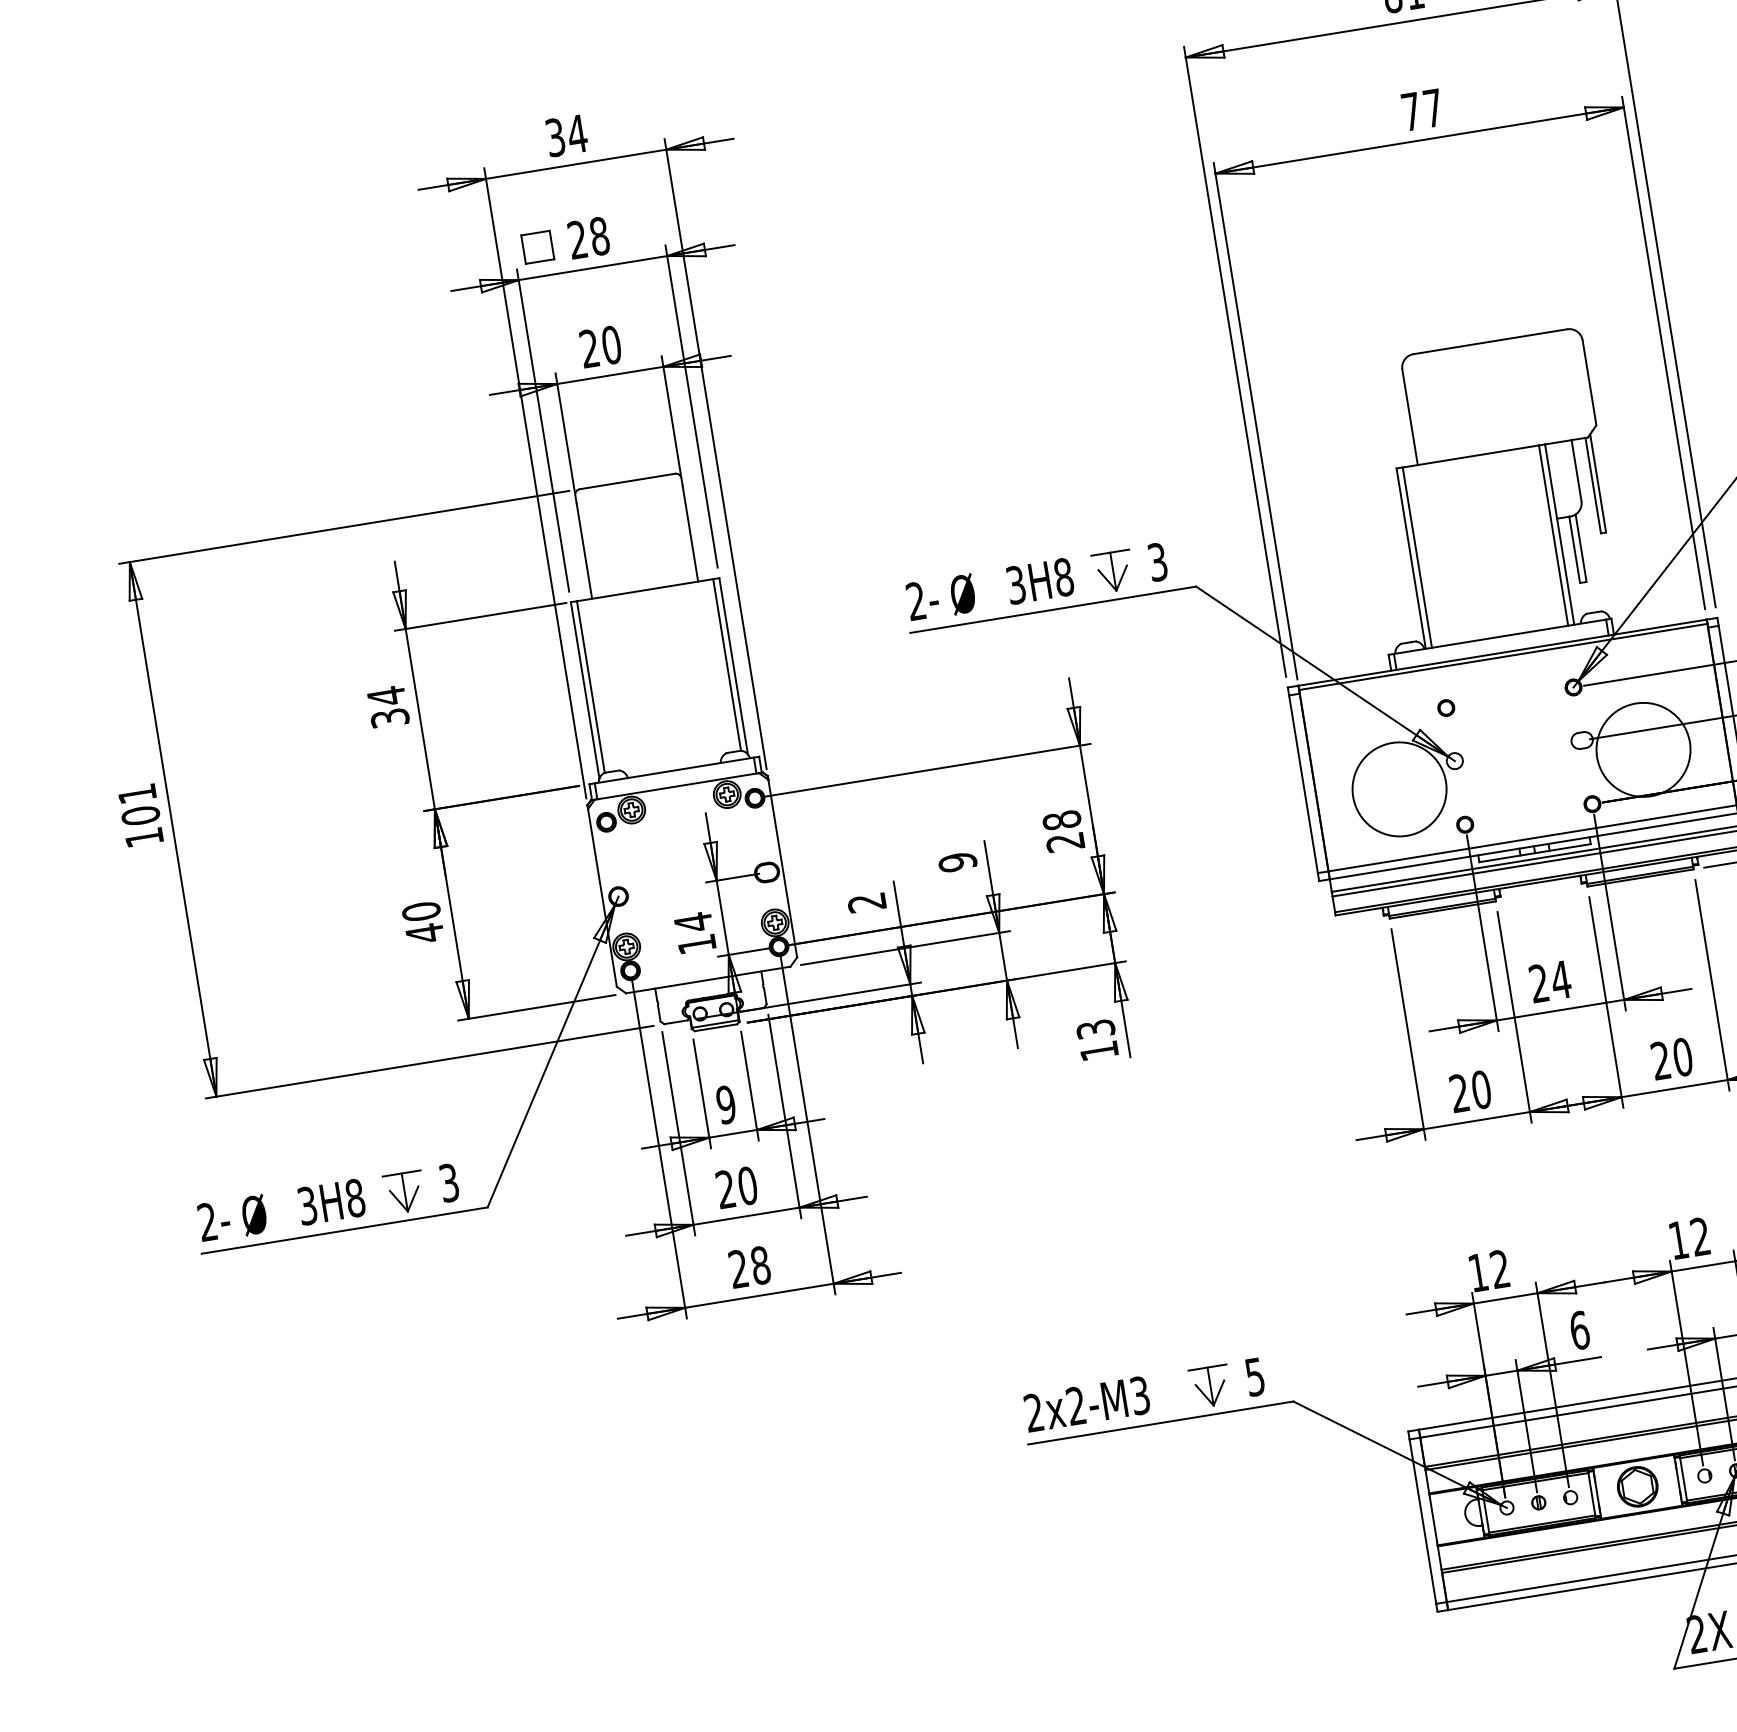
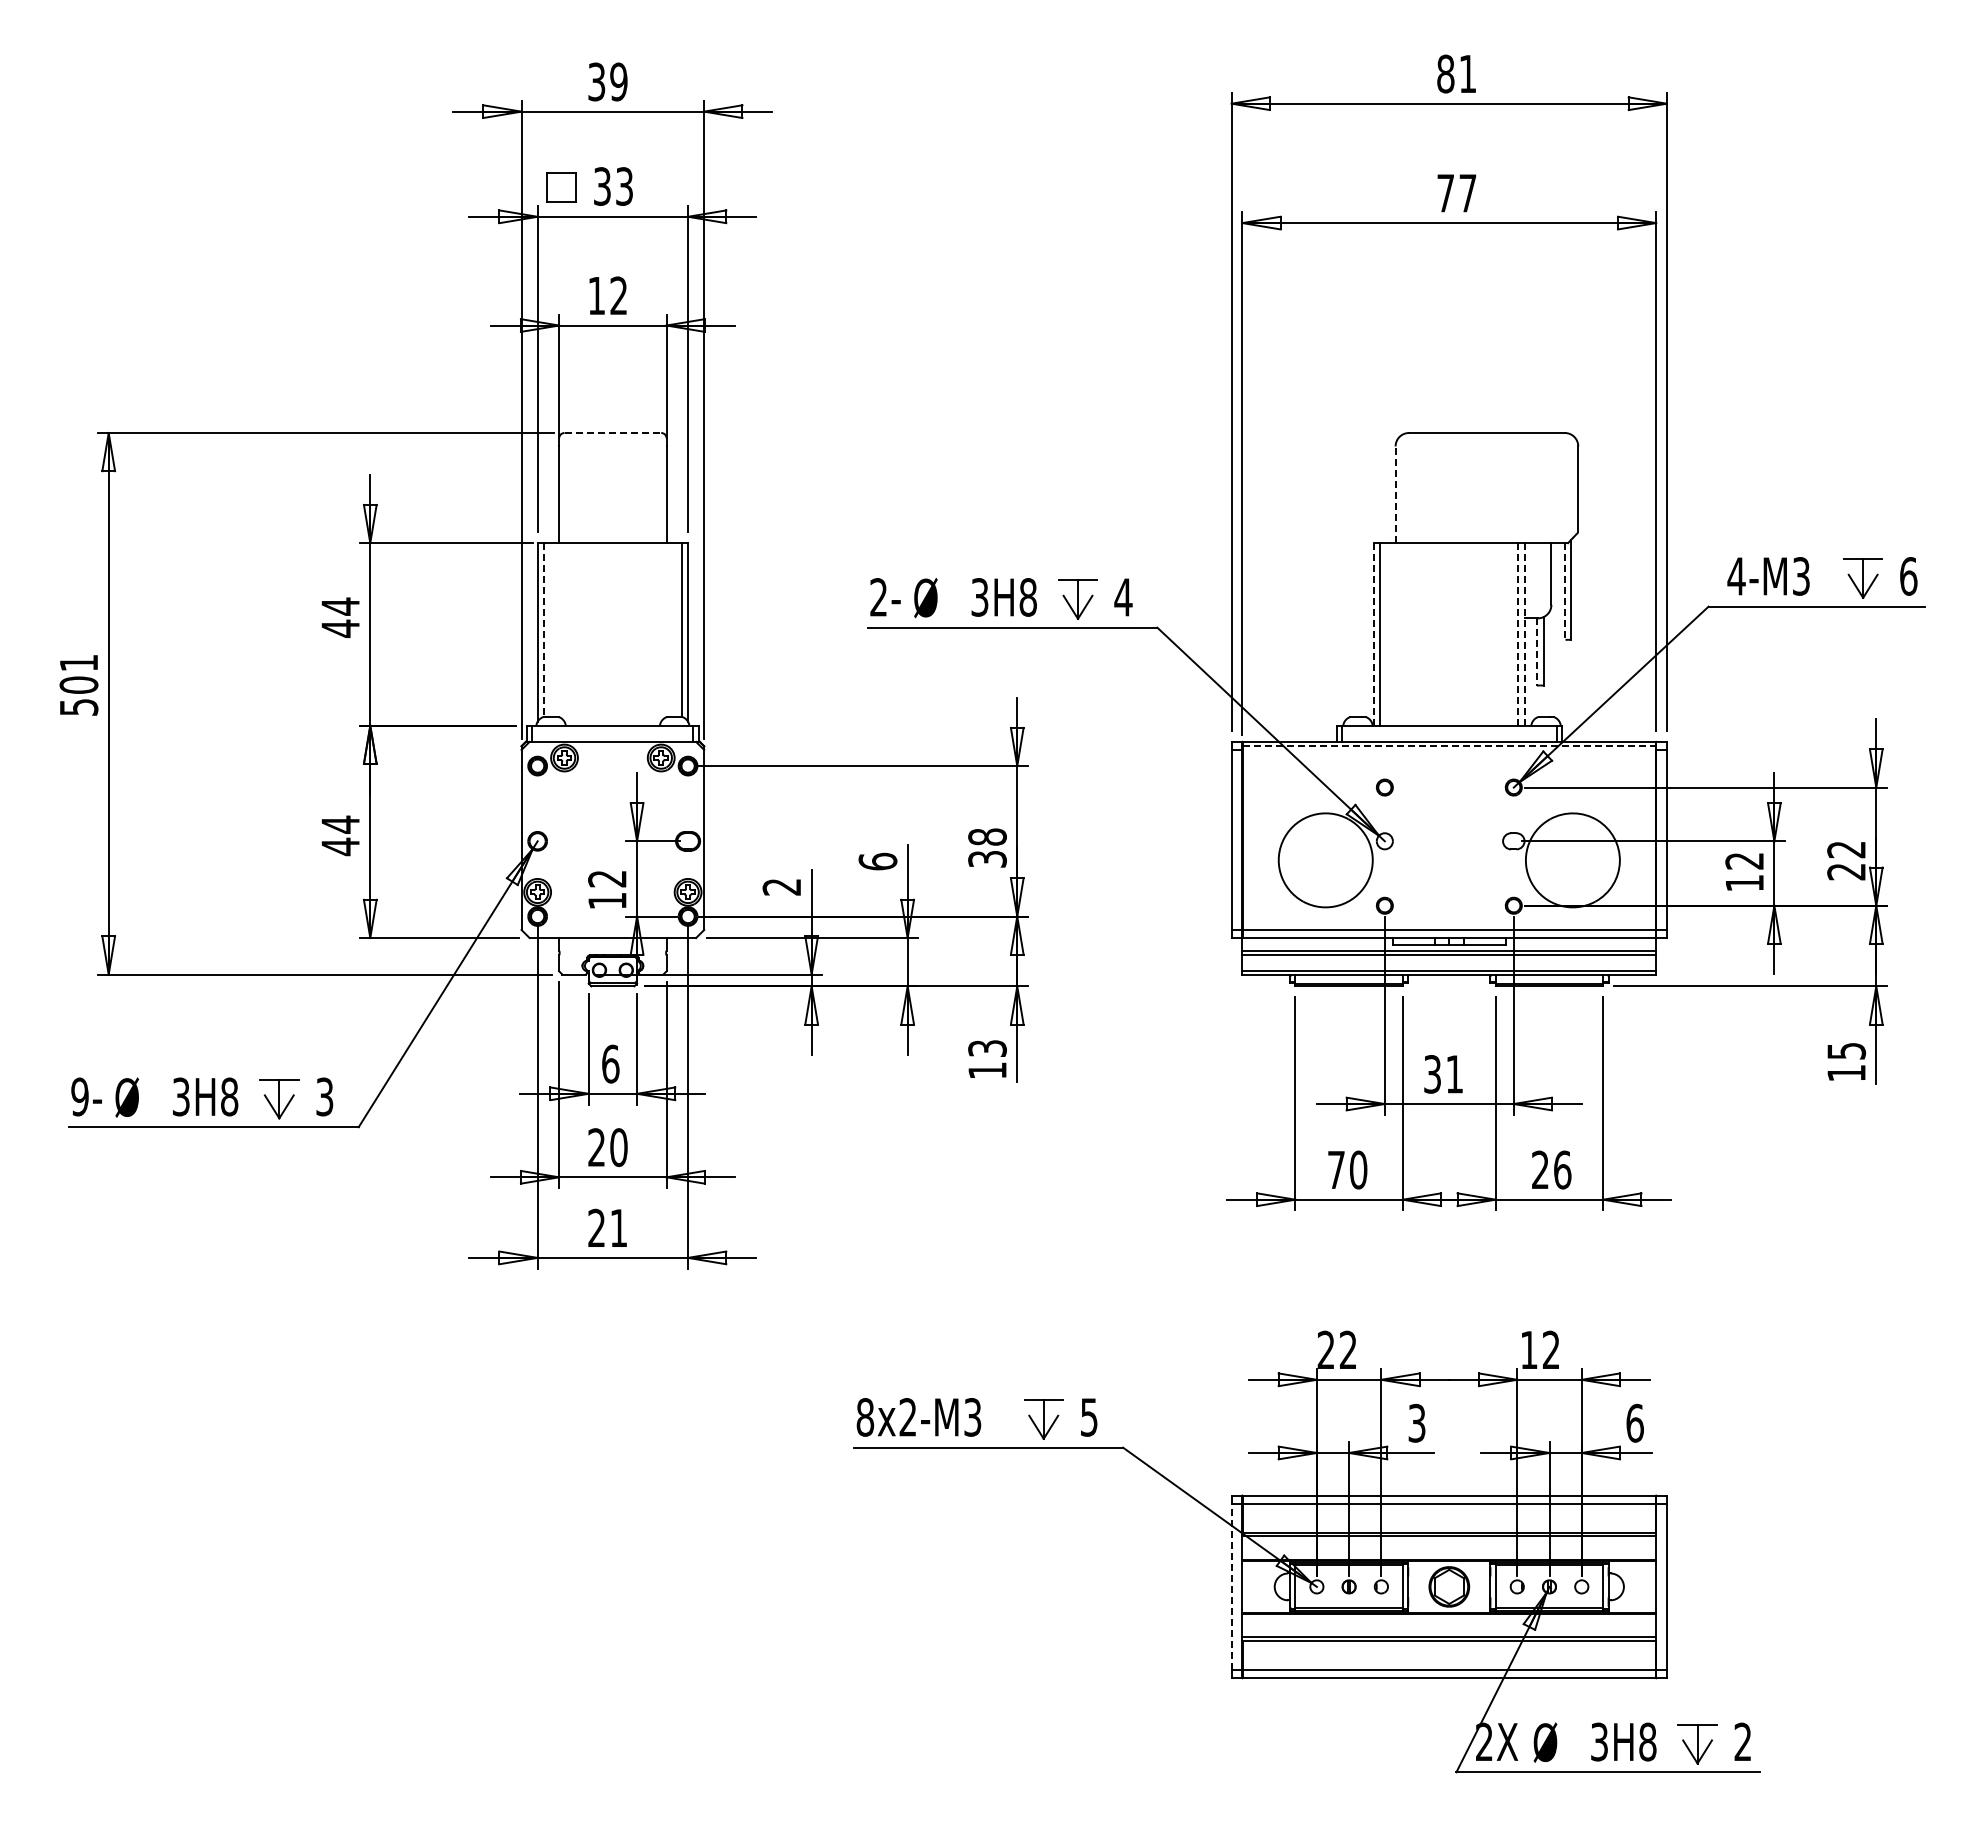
text: (576, 133) -> (618, 81), 34 -> 39
text: (588, 238) -> (613, 186), 28 -> 33
text: (600, 346) -> (607, 295), 20 -> 12
line: (1409, 417) -> (1395, 494), solid -> dashed
line: (628, 481) -> (613, 433), solid -> dashed
line: (1593, 485) -> (1565, 591), solid -> dashed
line: (1553, 534) -> (1518, 633), solid -> dashed
line: (1559, 534) -> (1524, 634), solid -> dashed
line: (1574, 549) -> (1536, 651), solid -> dashed
line: (1411, 557) -> (1374, 633), solid -> dashed
text: (1157, 562) -> (1123, 597), 3 -> 4
line: (1503, 657) -> (1449, 746), solid -> dashed
line: (590, 687) -> (543, 630), solid -> dashed
text: (389, 718) -> (340, 628), 34 -> 44
text: (144, 837) -> (79, 707), 101 -> 501
text: (1065, 842) -> (987, 859), 28 -> 38
text: (957, 862) -> (877, 861), 9 -> 6
text: (421, 911) -> (340, 824), 40 -> 44
text: (693, 922) -> (607, 878), 14 -> 12
text: (1550, 981) -> (1443, 1074), 24 -> 31
text: (1682, 1056) -> (1562, 1169), 20 -> 26
text: (1459, 1092) -> (1336, 1169), 20 -> 70
text: (725, 1104) -> (610, 1063), 9 -> 6
text: (207, 1221) -> (79, 1096), 2- -> 9-
text: (760, 1264) -> (618, 1227), 28 -> 21
text: (1477, 1272) -> (1325, 1349), 12 -> 22
text: (1579, 1329) -> (1416, 1422), 6 -> 3
text: (1034, 1412) -> (865, 1417), 2x2-M3 -> 8x2-M3
line: (1422, 1521) -> (1231, 1586), solid -> dashed

